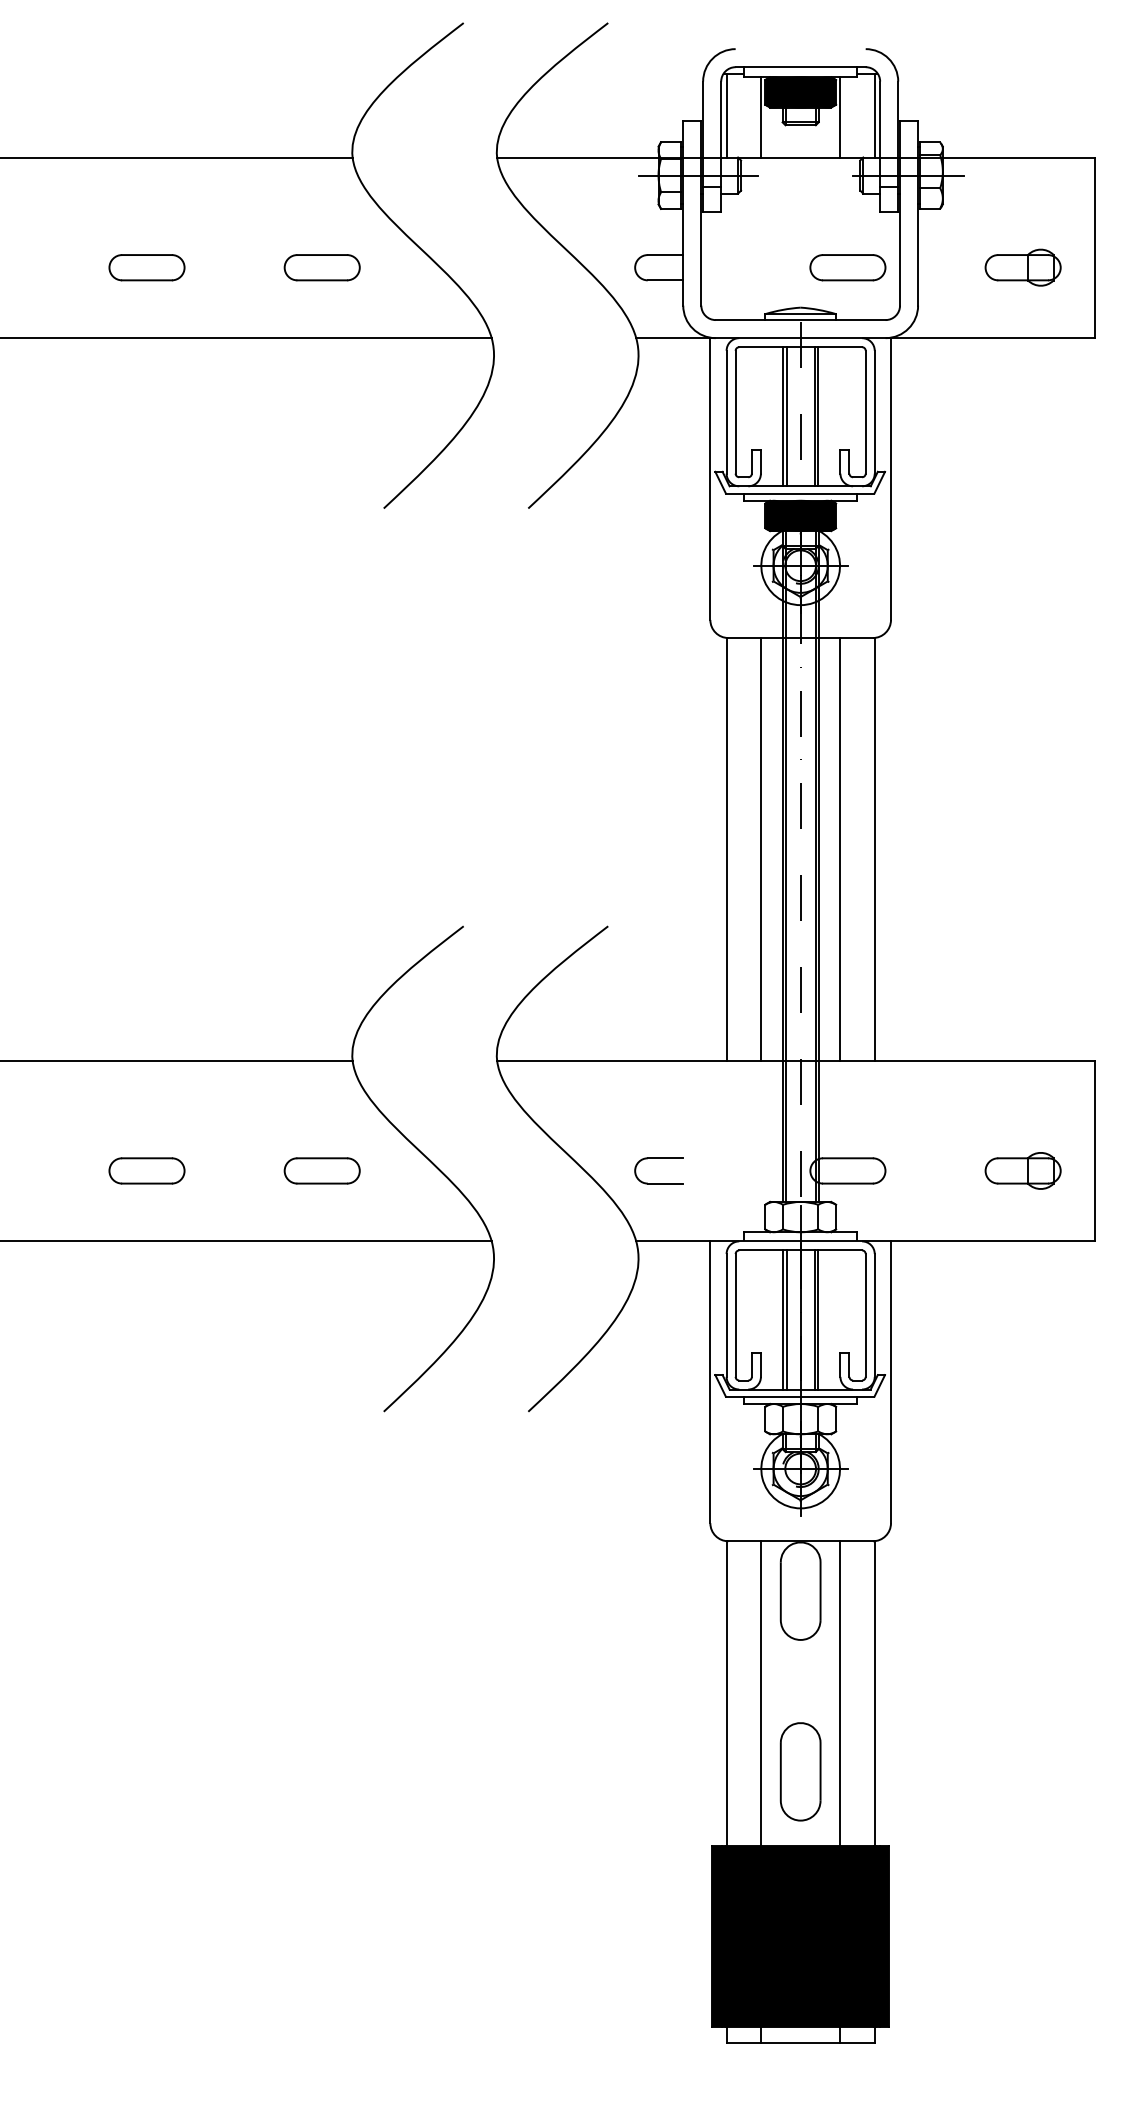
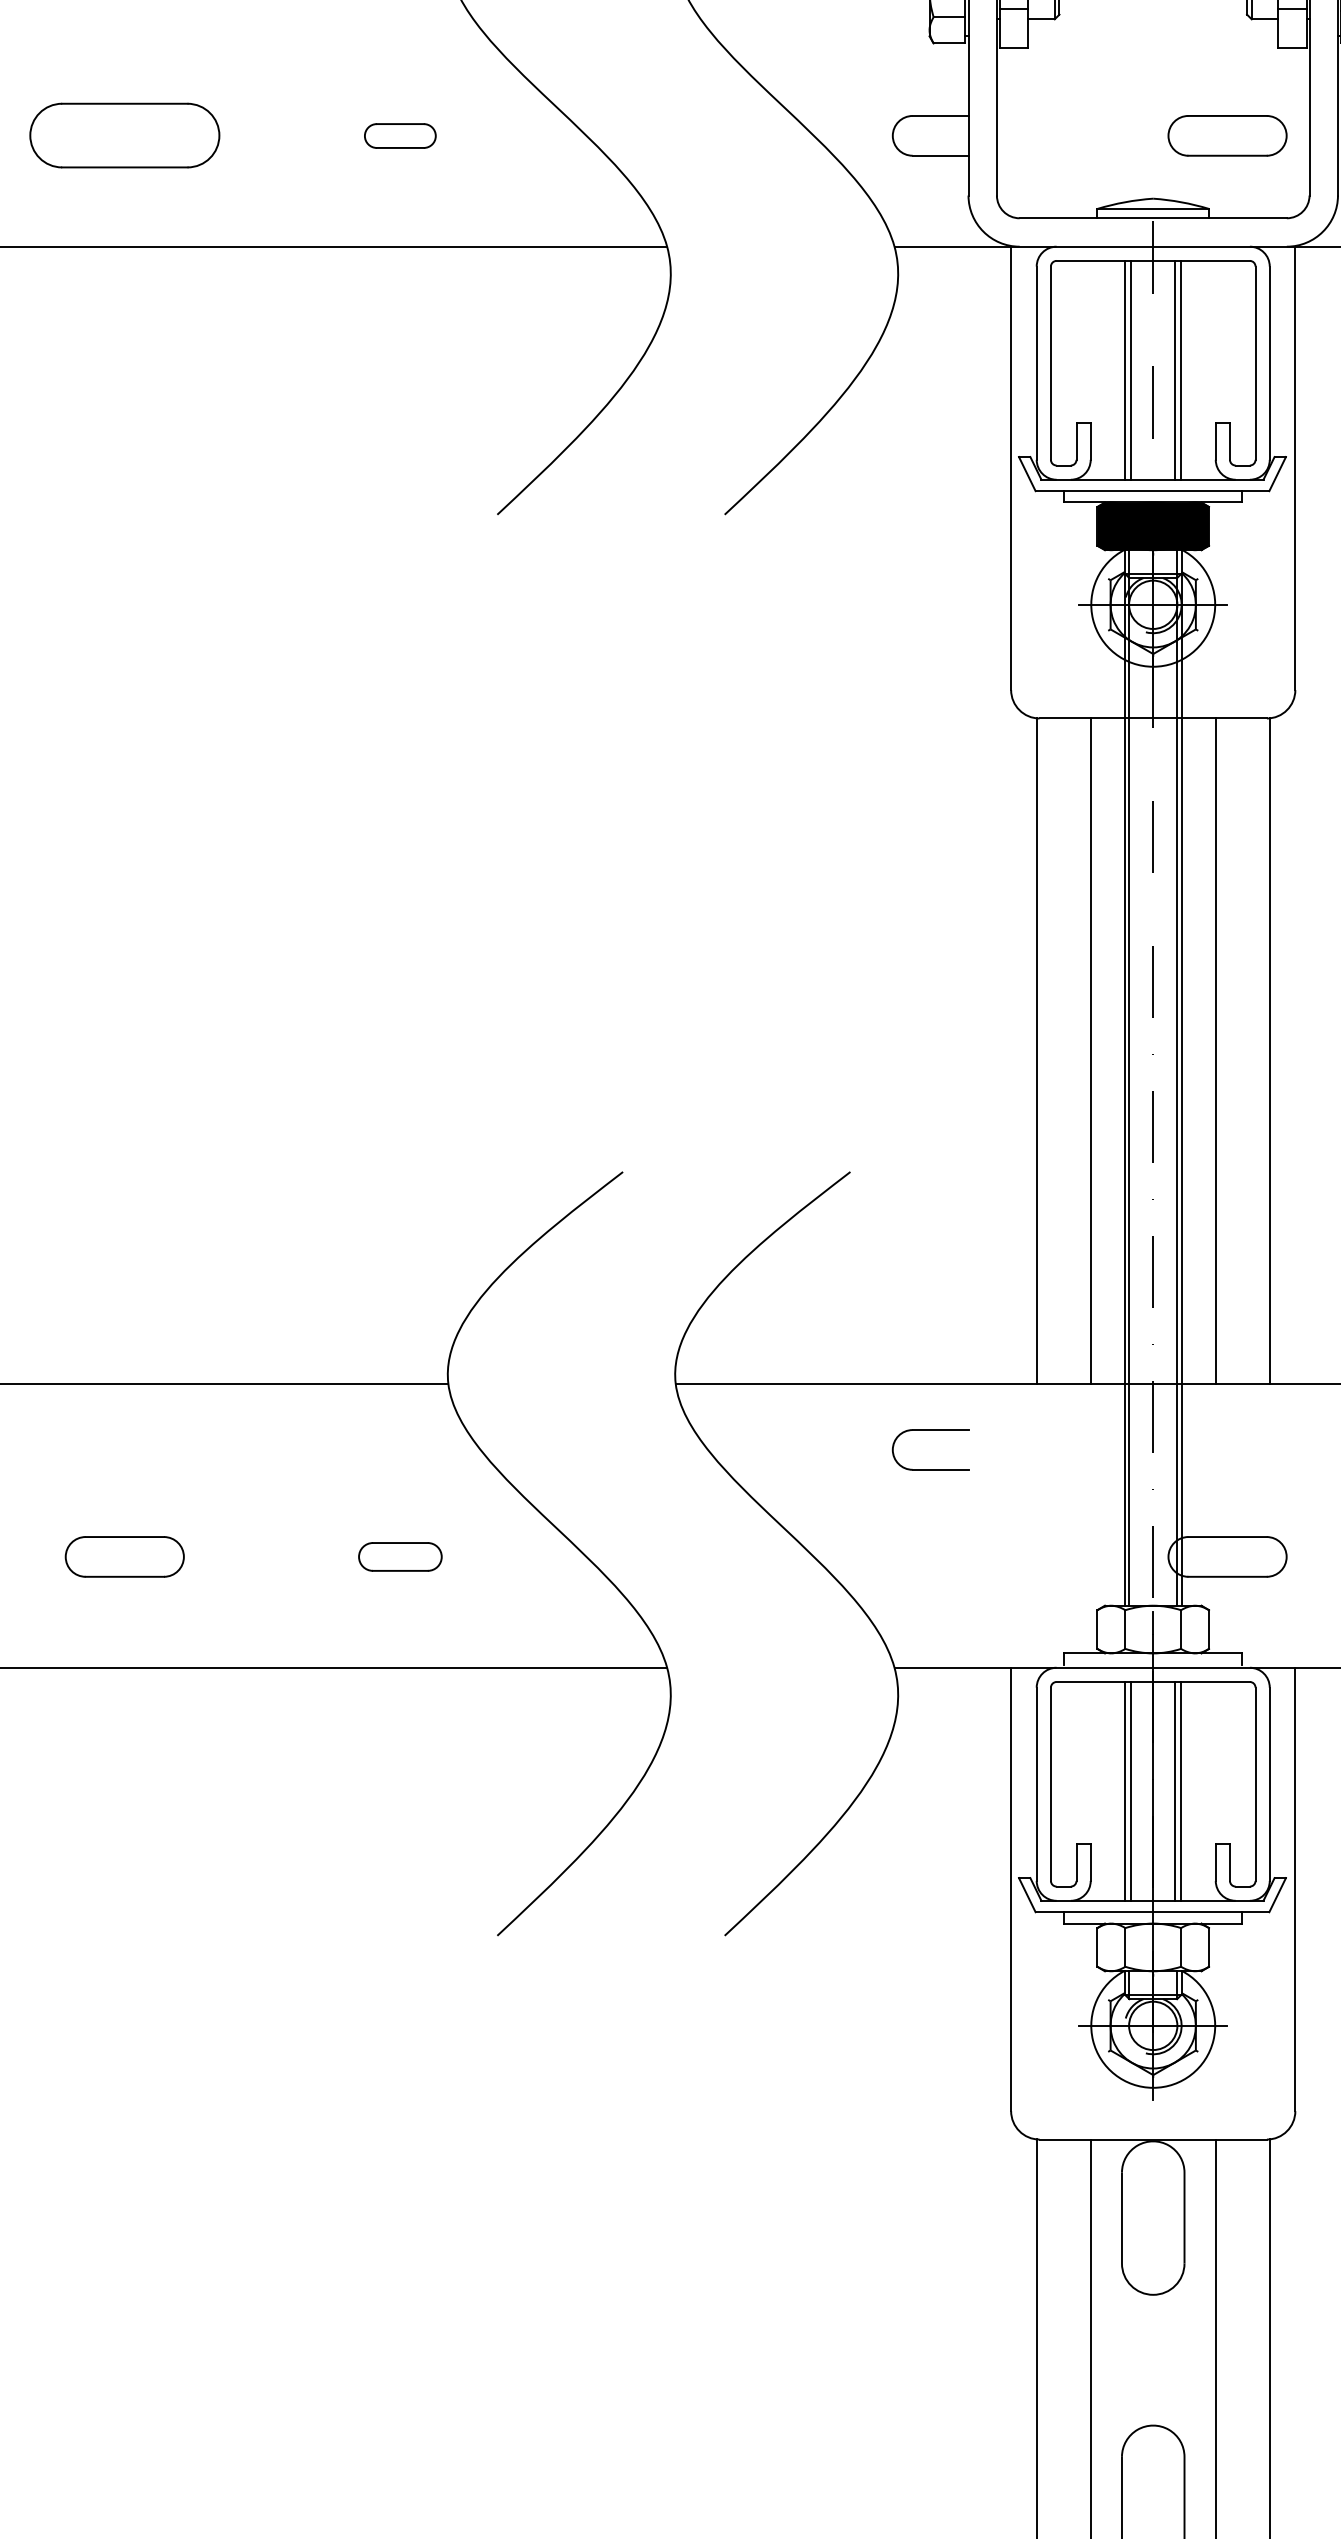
part: (146, 267) -> (124, 135), size x1.6
part: (321, 267) -> (399, 135), size x0.6
part: (658, 1158) -> (929, 1430), moved
part: (321, 1170) -> (399, 1556), size x0.7

